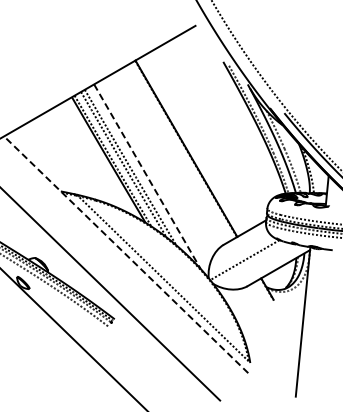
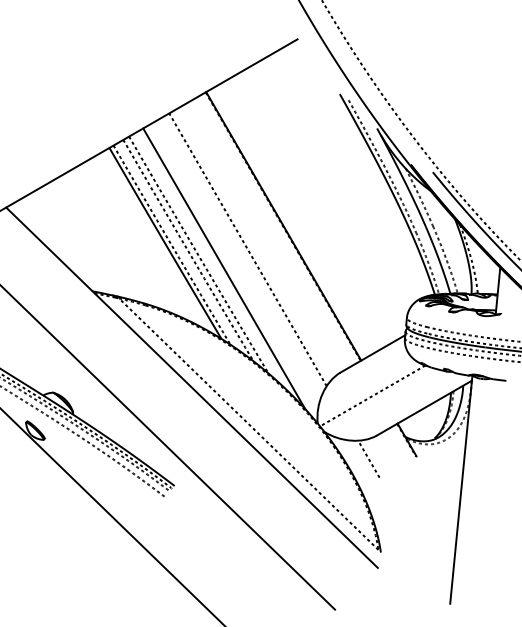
line: (162, 163) -> (247, 248), added
line: (147, 177) -> (224, 270), dashed -> solid
line: (125, 254) -> (190, 387), dashed -> solid
line: (242, 301) -> (369, 458), added

